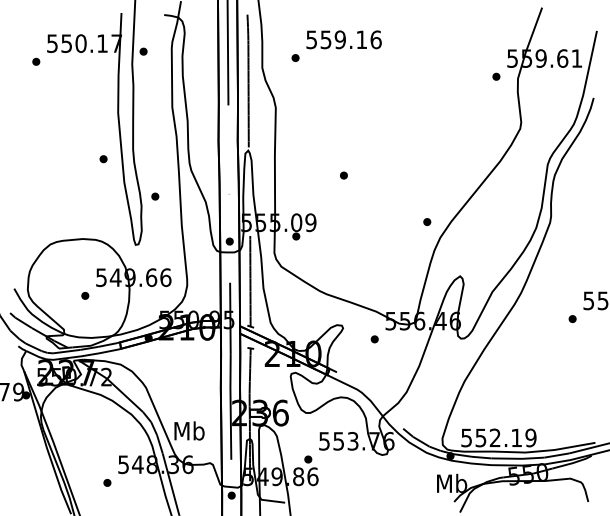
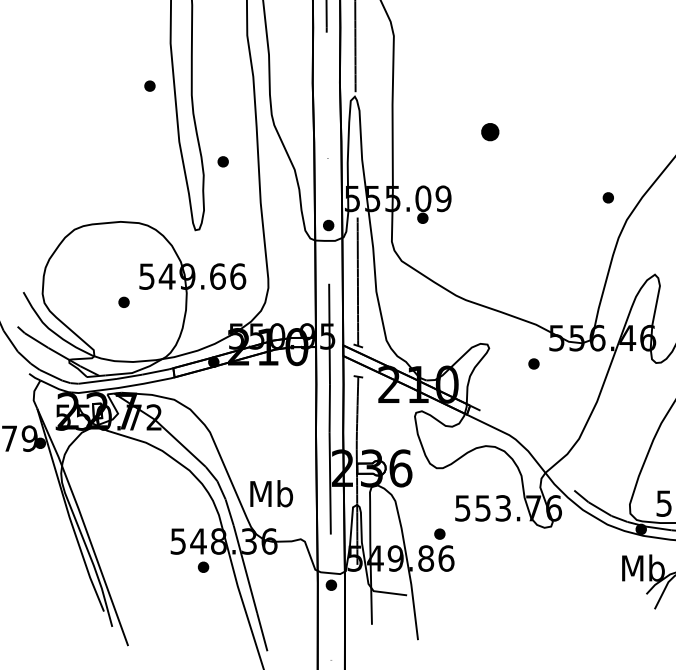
part: (103, 159) -> (149, 86), moved
part: (343, 175) -> (489, 131), size x1.6
part: (107, 482) -> (203, 566), moved

